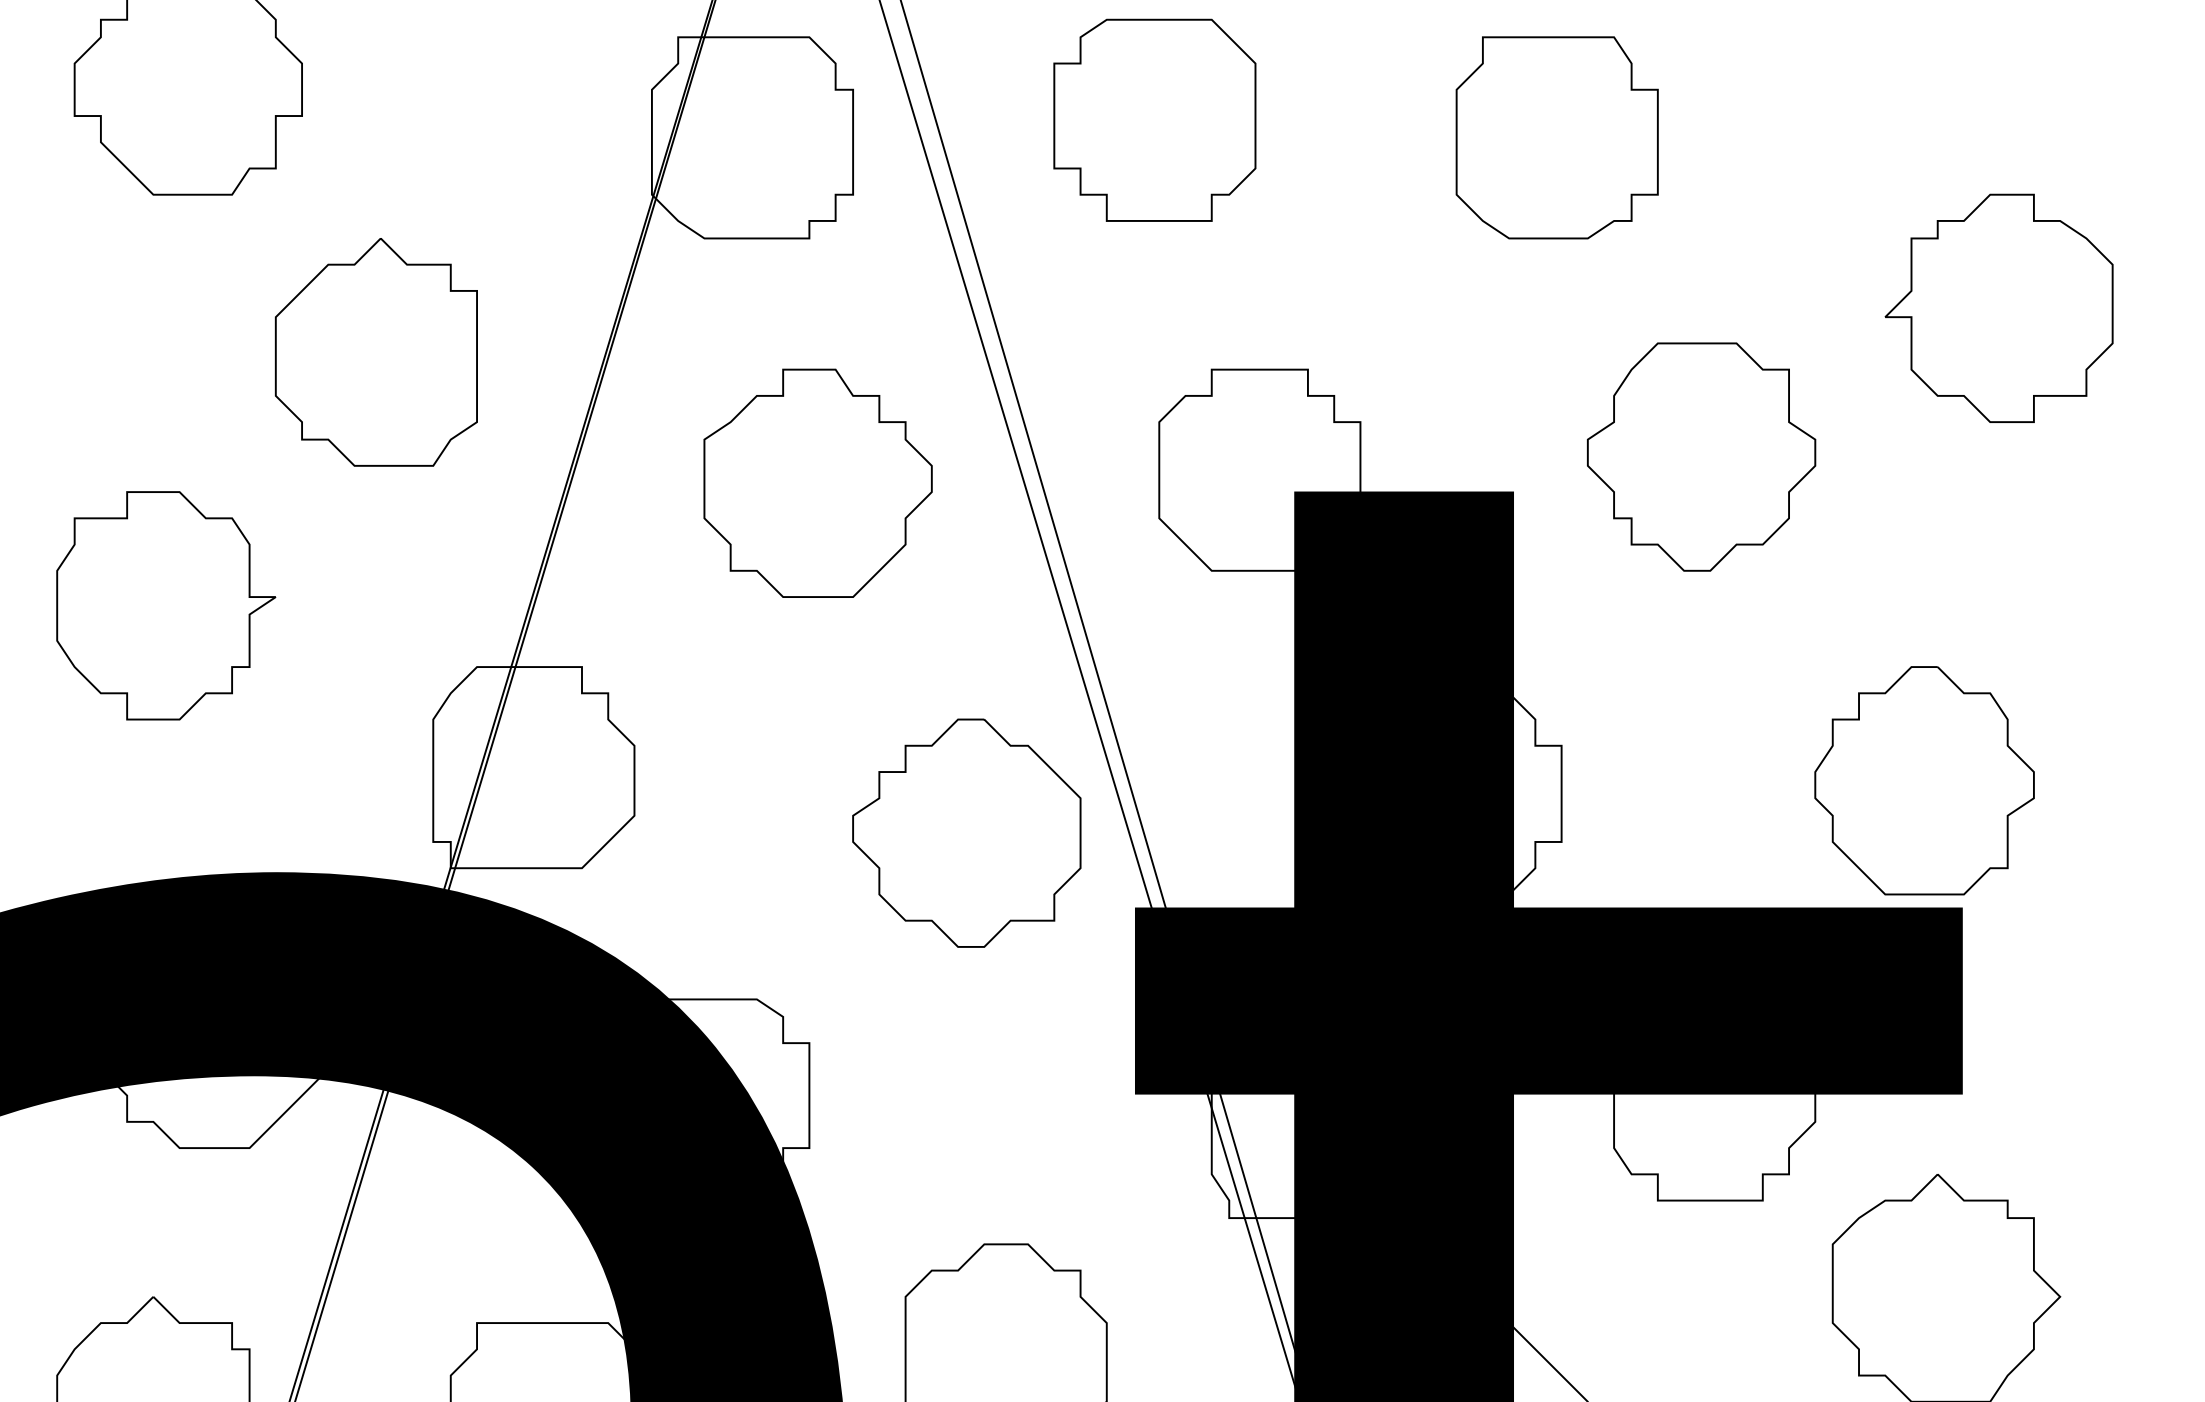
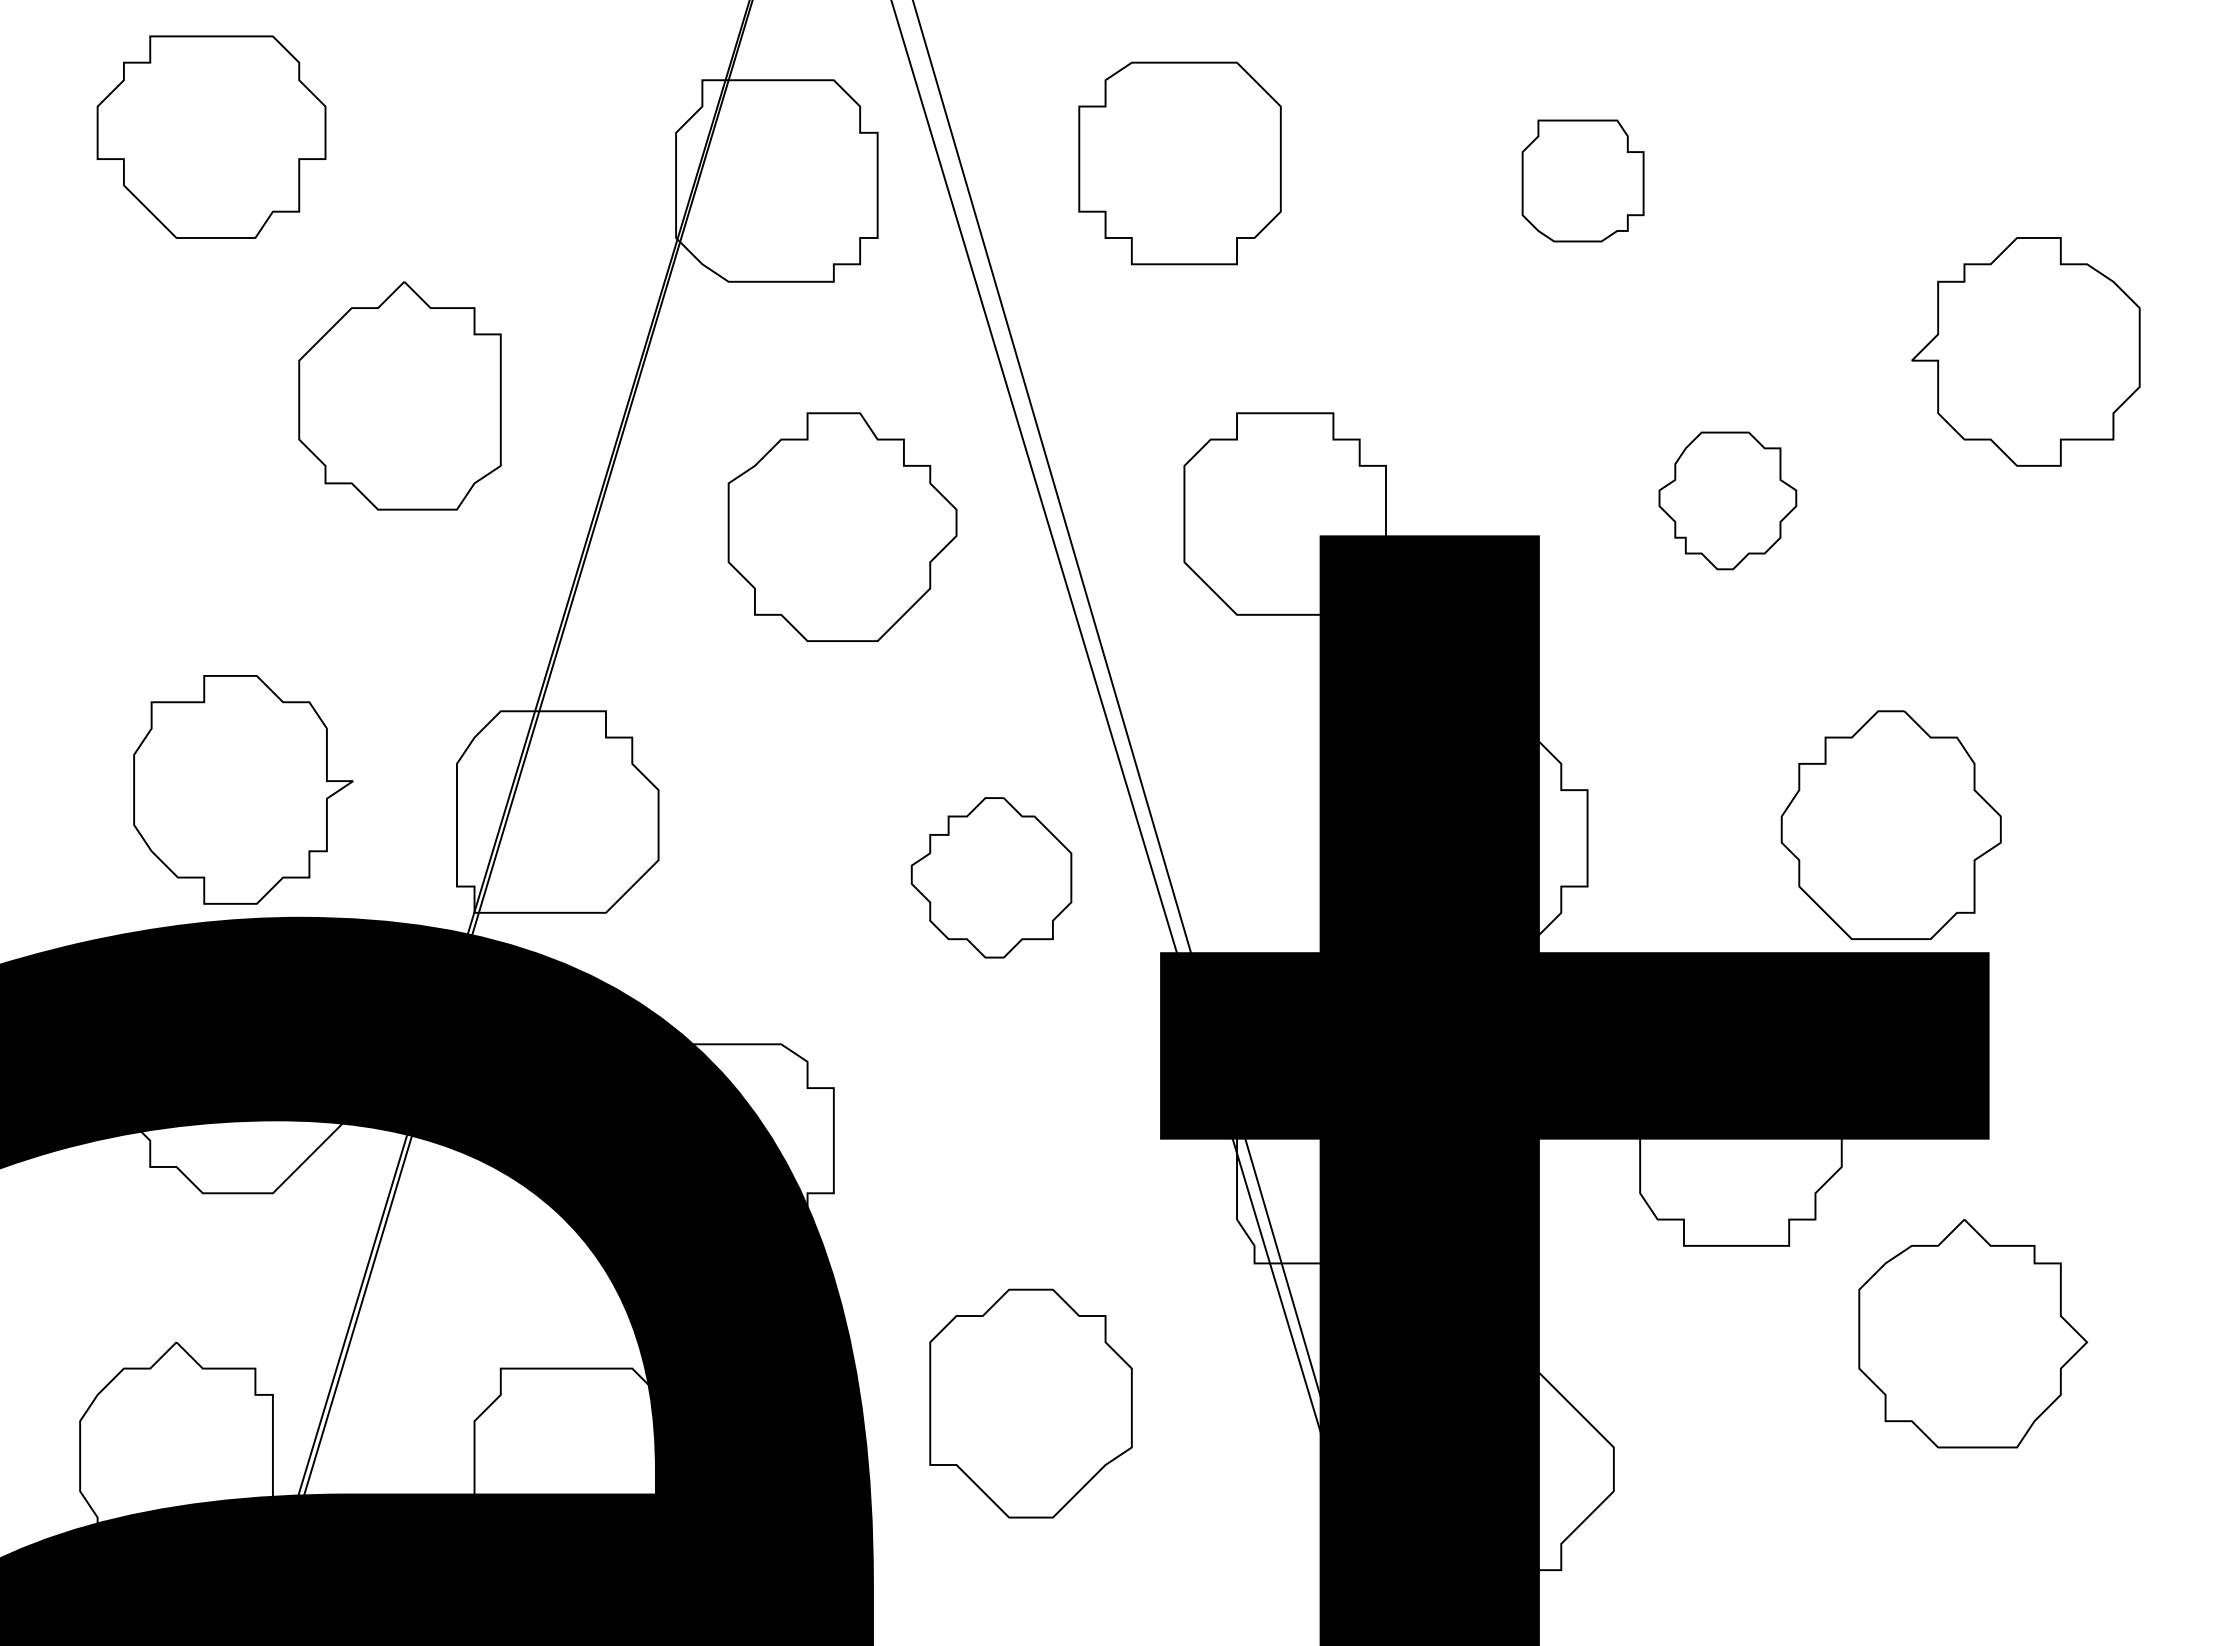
part: (1556, 137) -> (1582, 180), size x0.6
part: (1701, 456) -> (1727, 500), size x0.6
part: (166, 605) -> (243, 789), moved
part: (1923, 780) -> (1890, 824), moved
part: (966, 832) -> (991, 877), size x0.7

